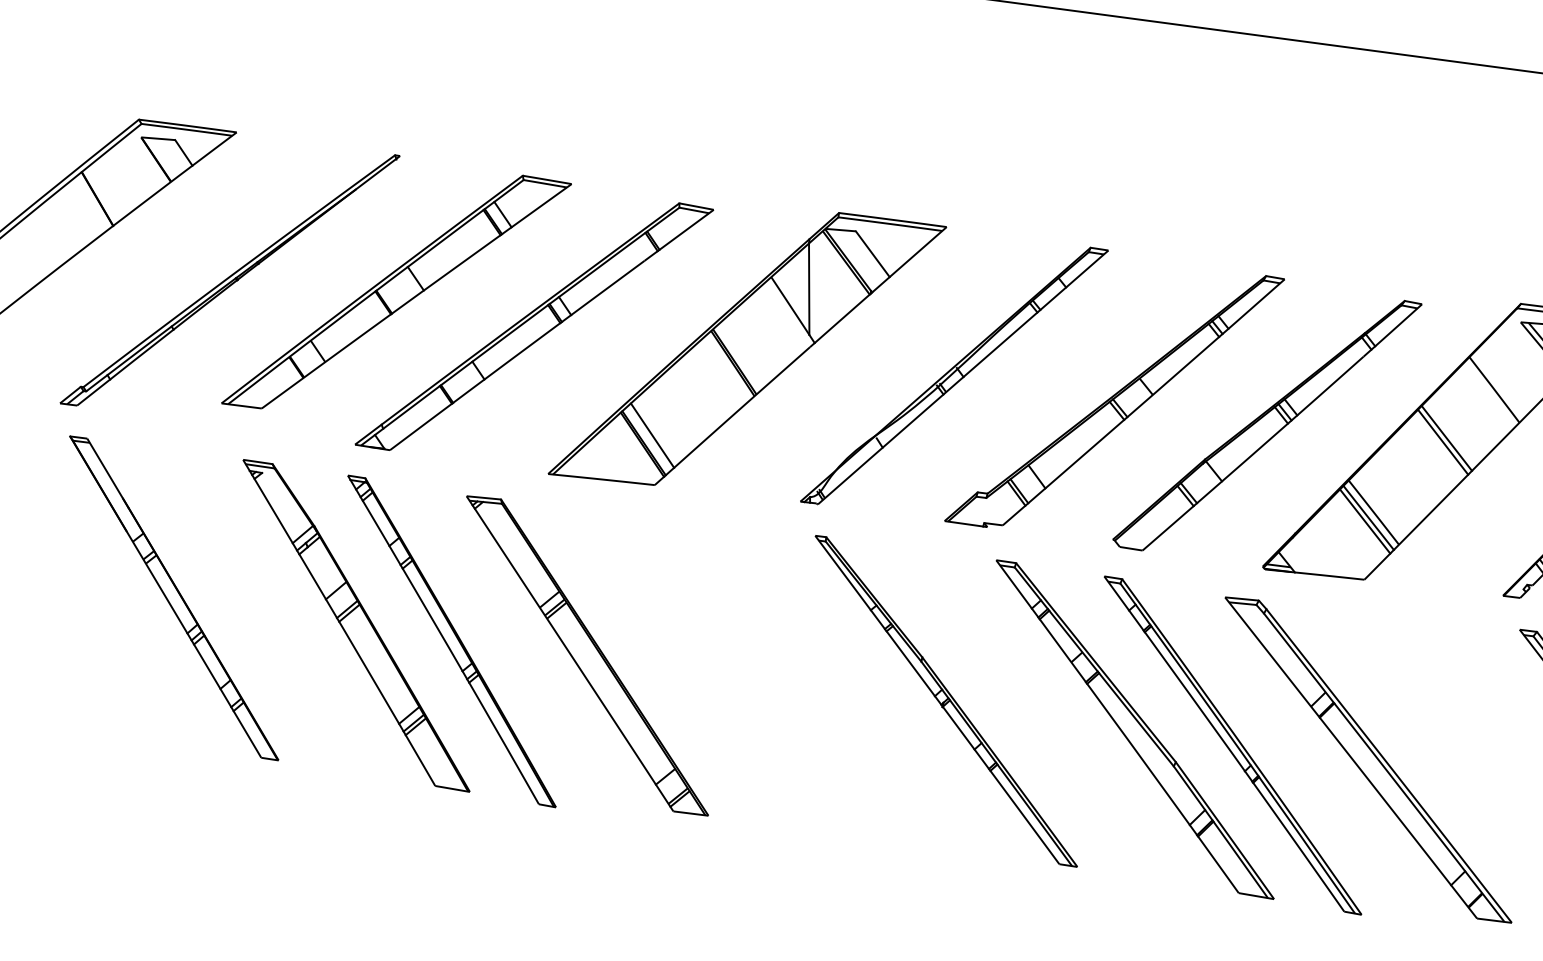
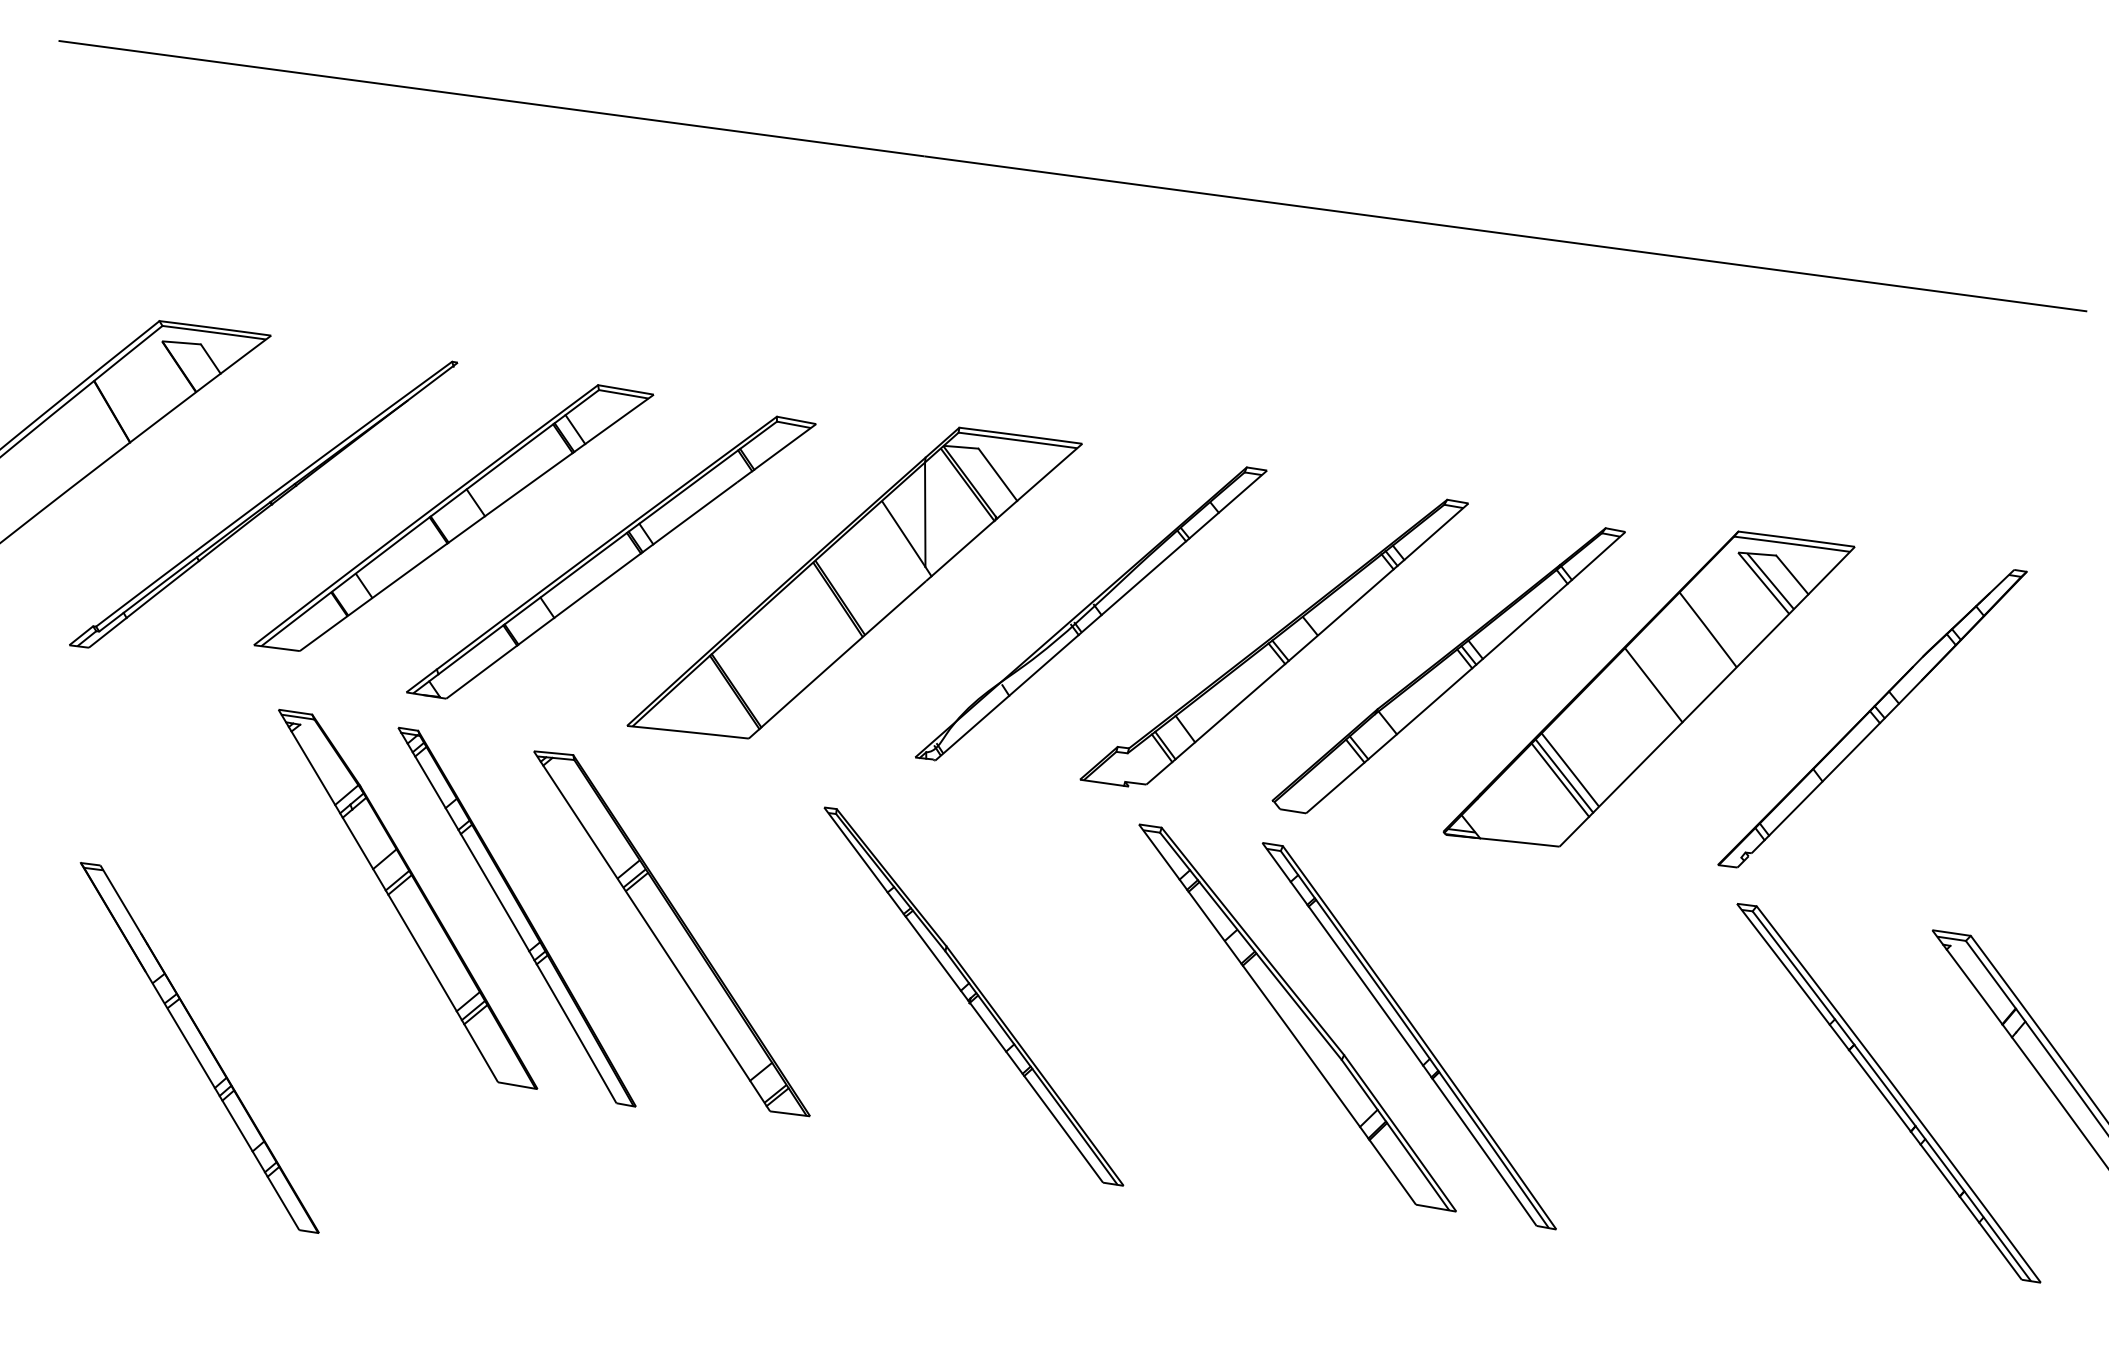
line: (651, 435) -> (745, 681), removed
line: (1443, 442) -> (1649, 689), removed
part: (173, 597) -> (199, 1047), moved
part: (945, 701) -> (973, 996), moved
part: (1368, 759) -> (1564, 1052), removed

